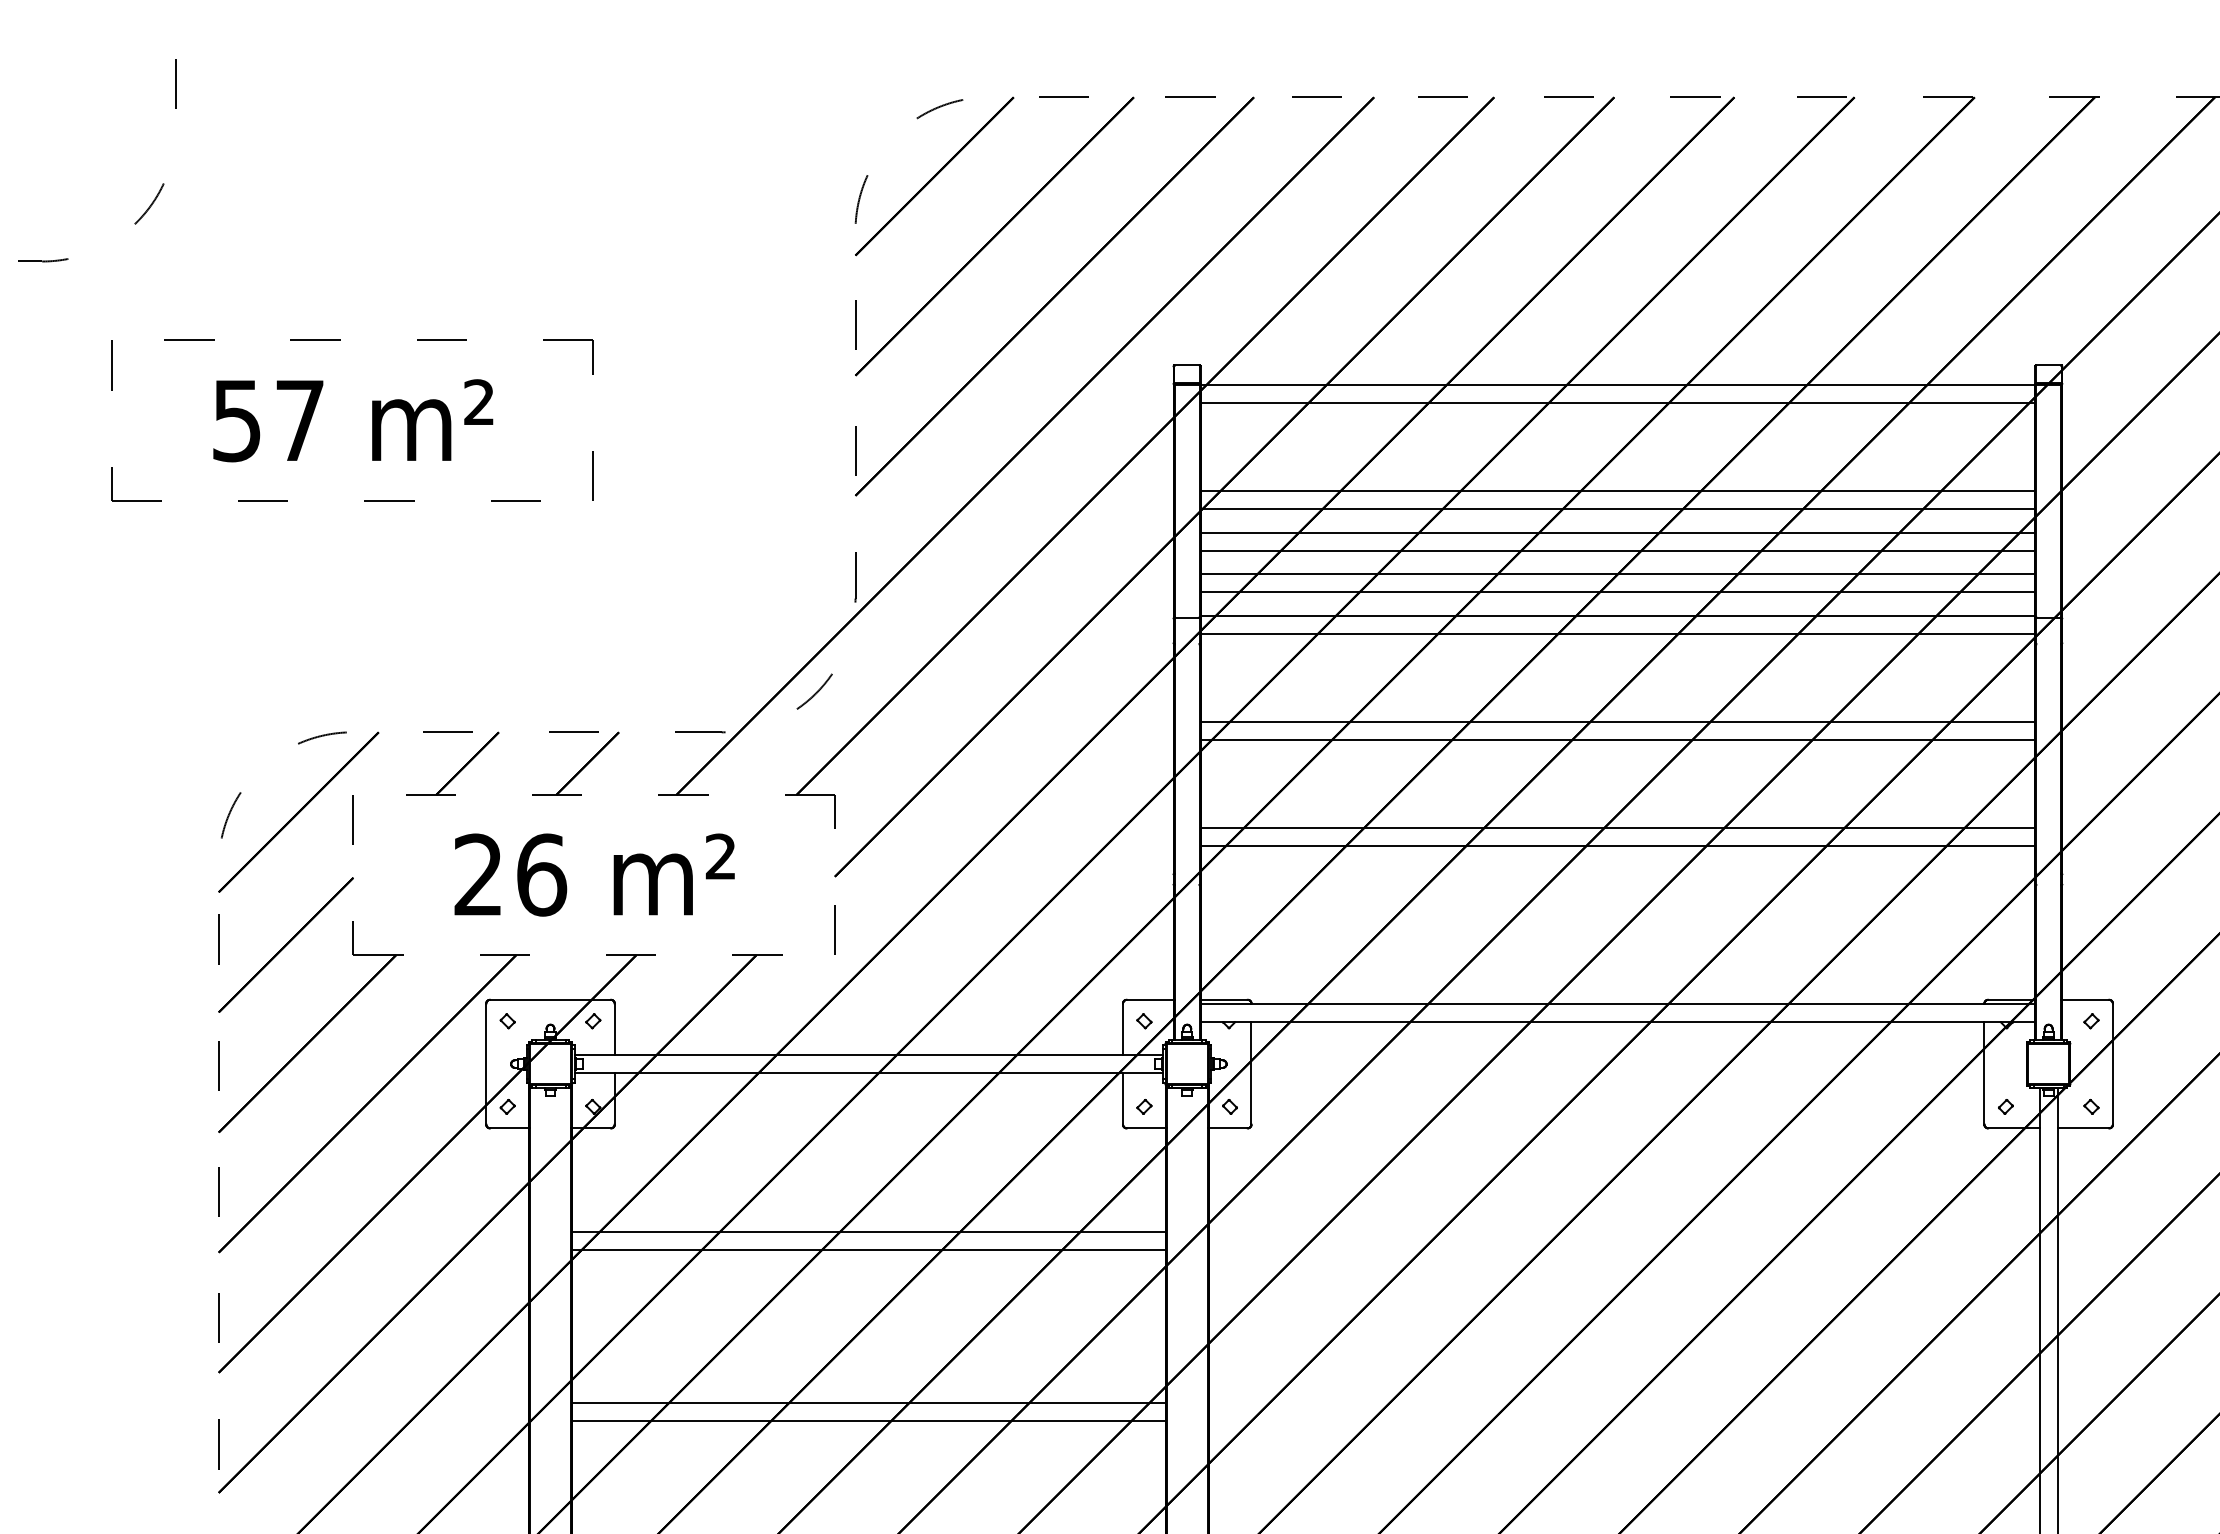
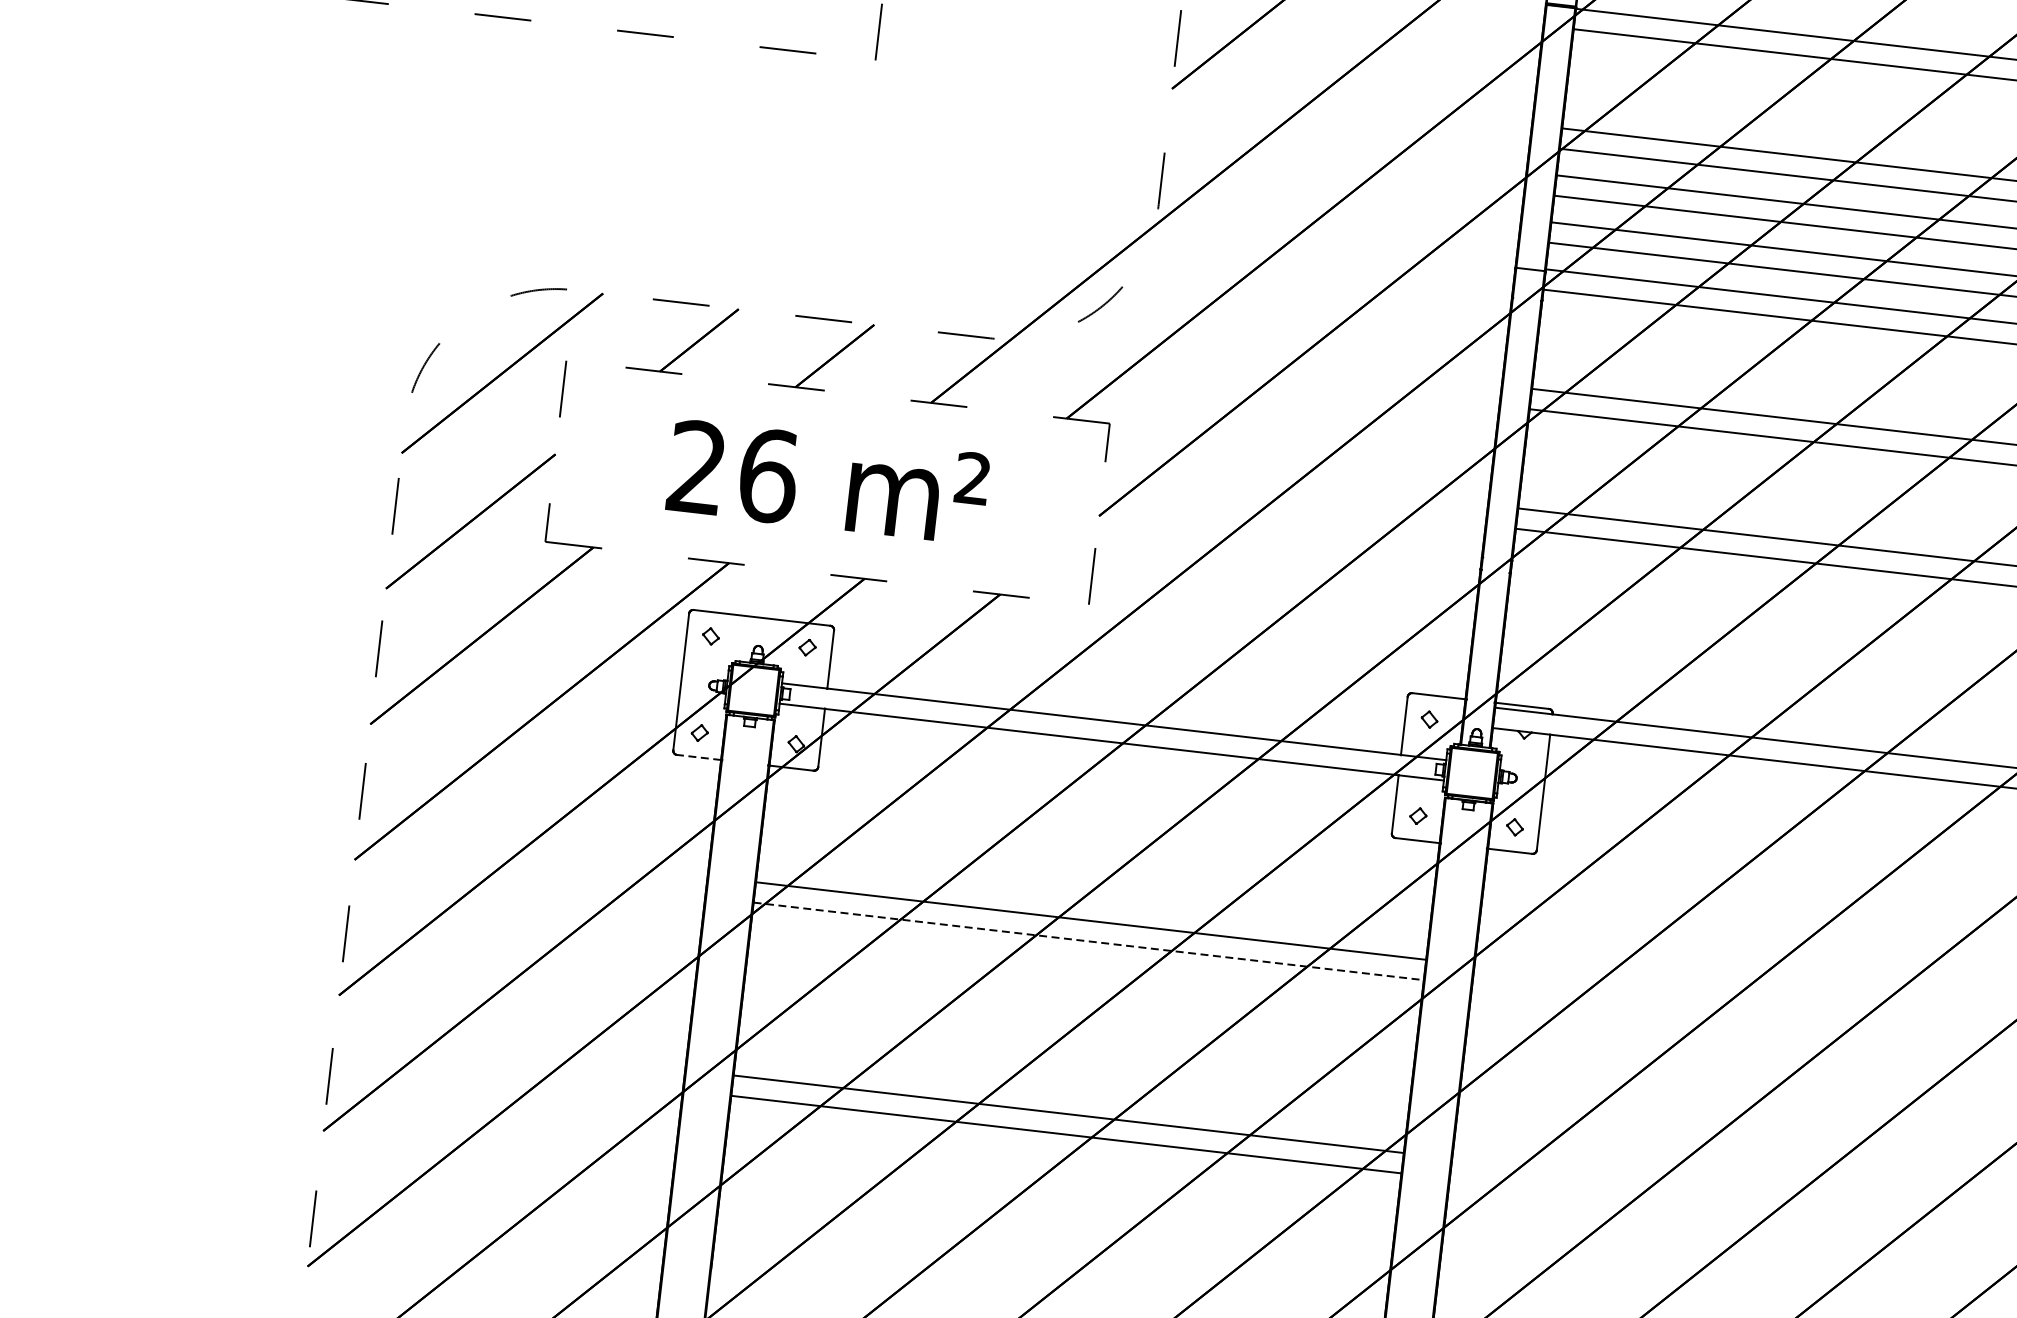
line: (509, 1128) -> (698, 757), solid -> dashed
line: (868, 1249) -> (1088, 941), solid -> dashed

